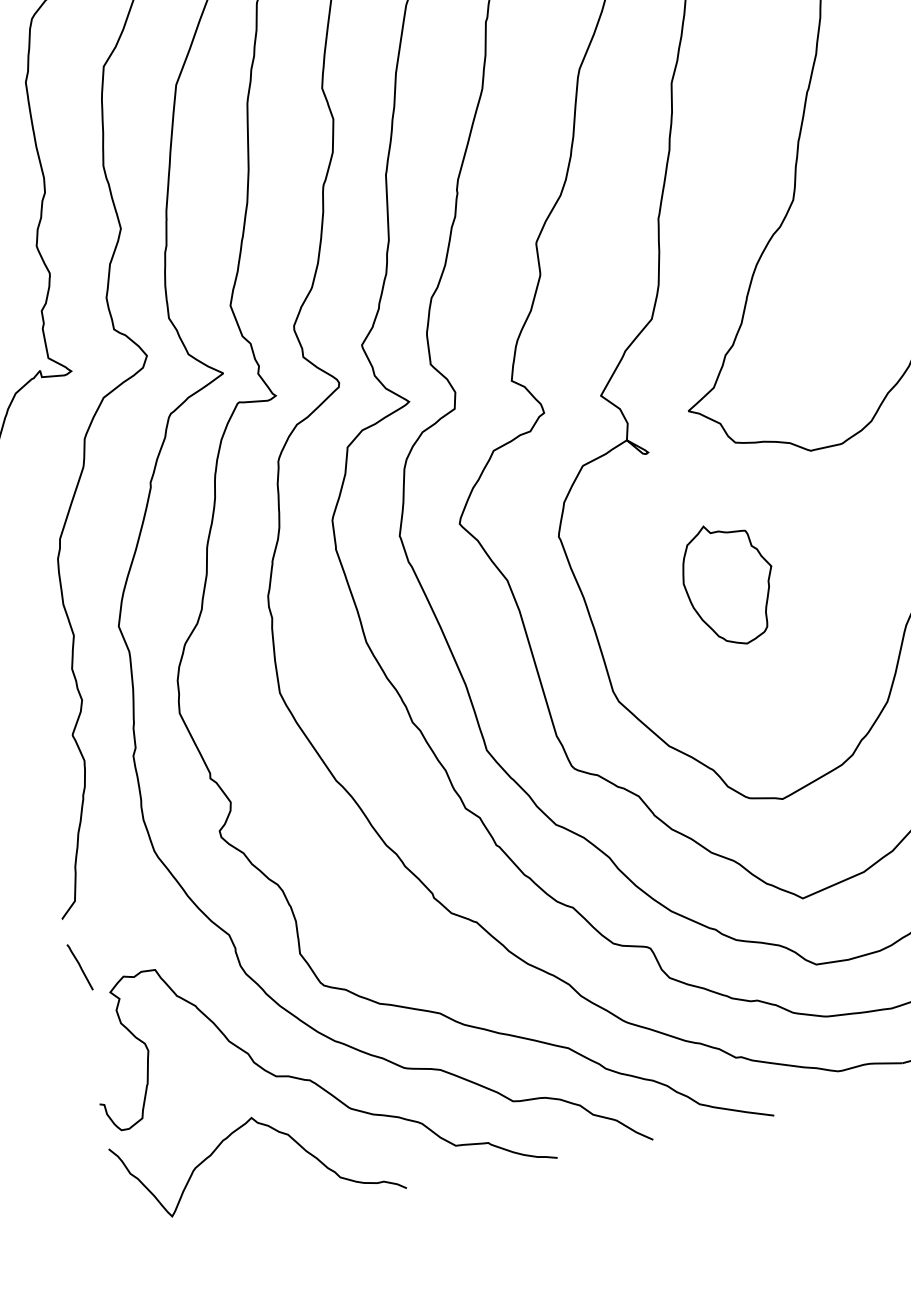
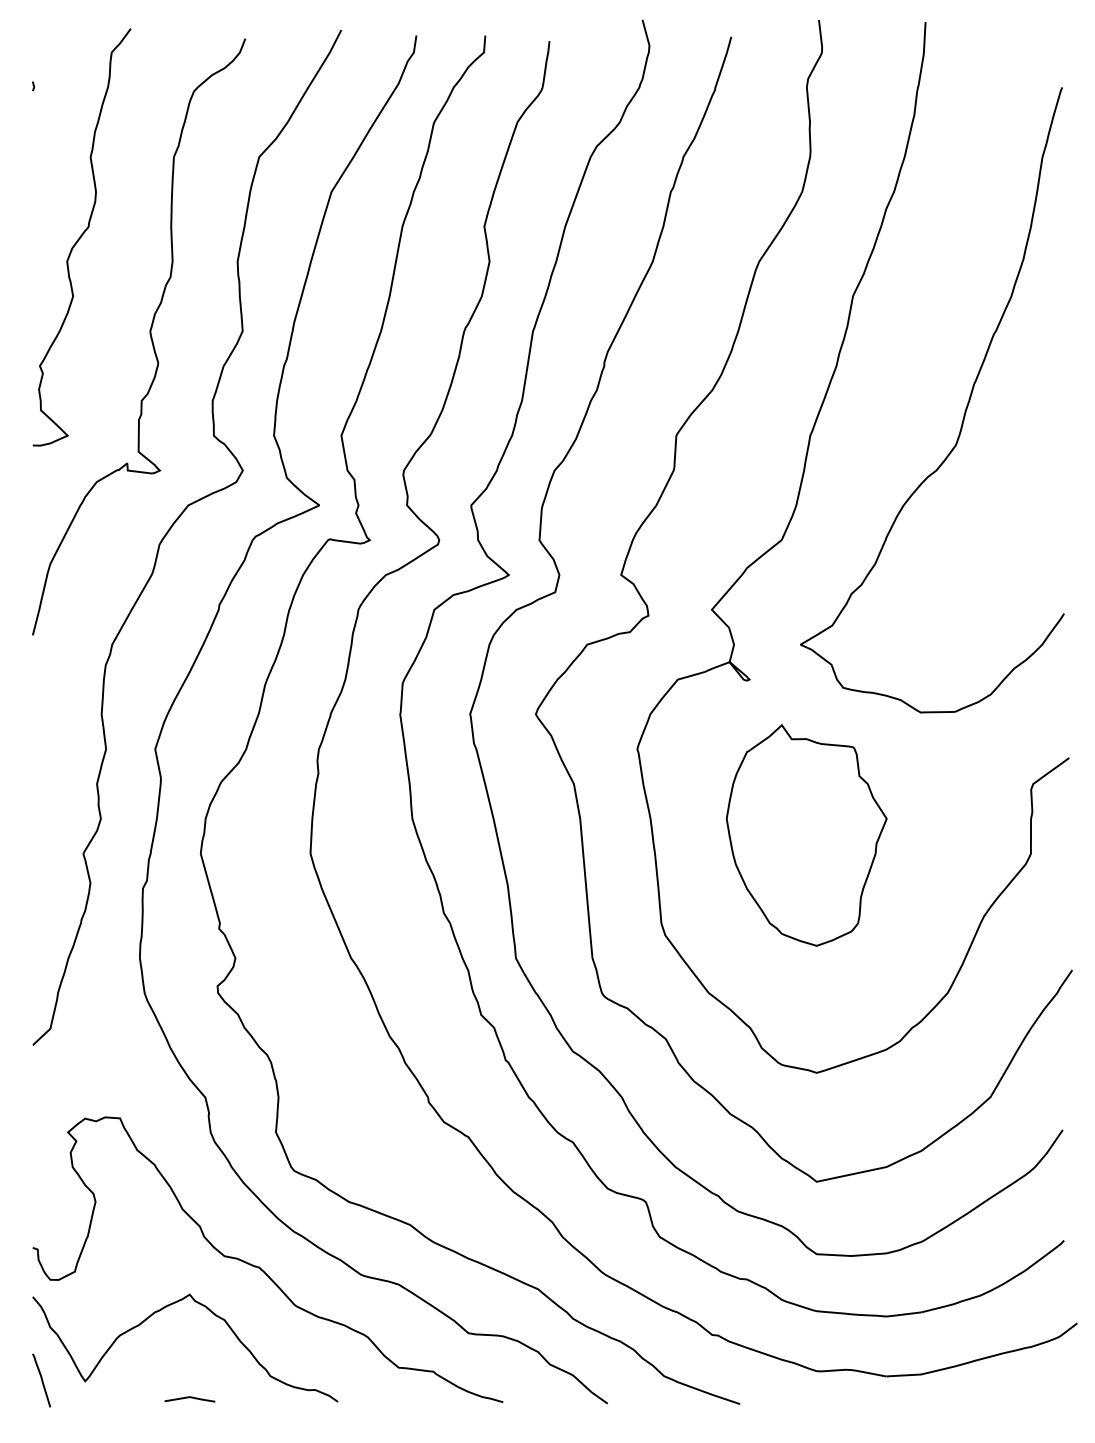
part: (729, 584) -> (806, 835), size x1.67
line: (79, 967) -> (41, 1380), moved
line: (269, 1212) -> (188, 1398), added

